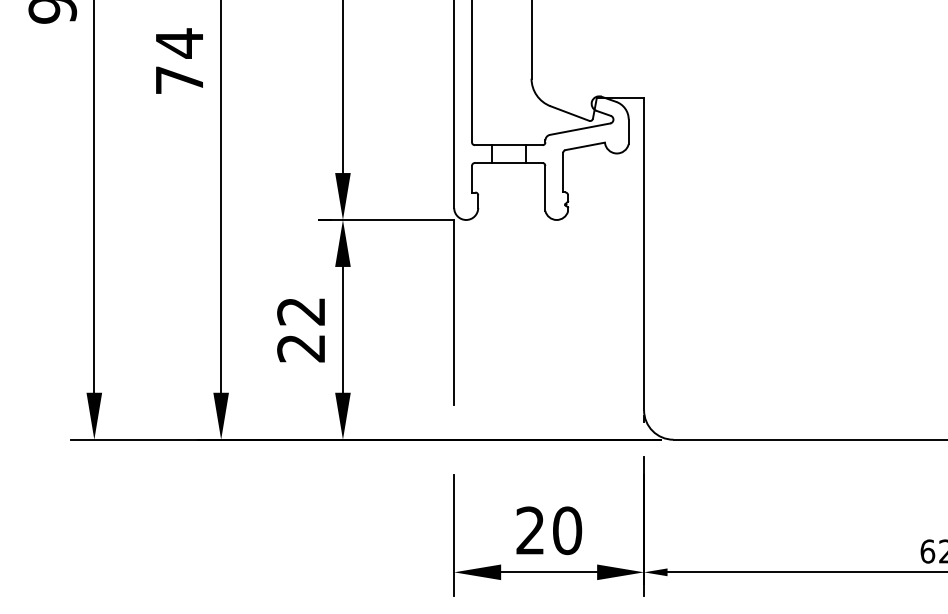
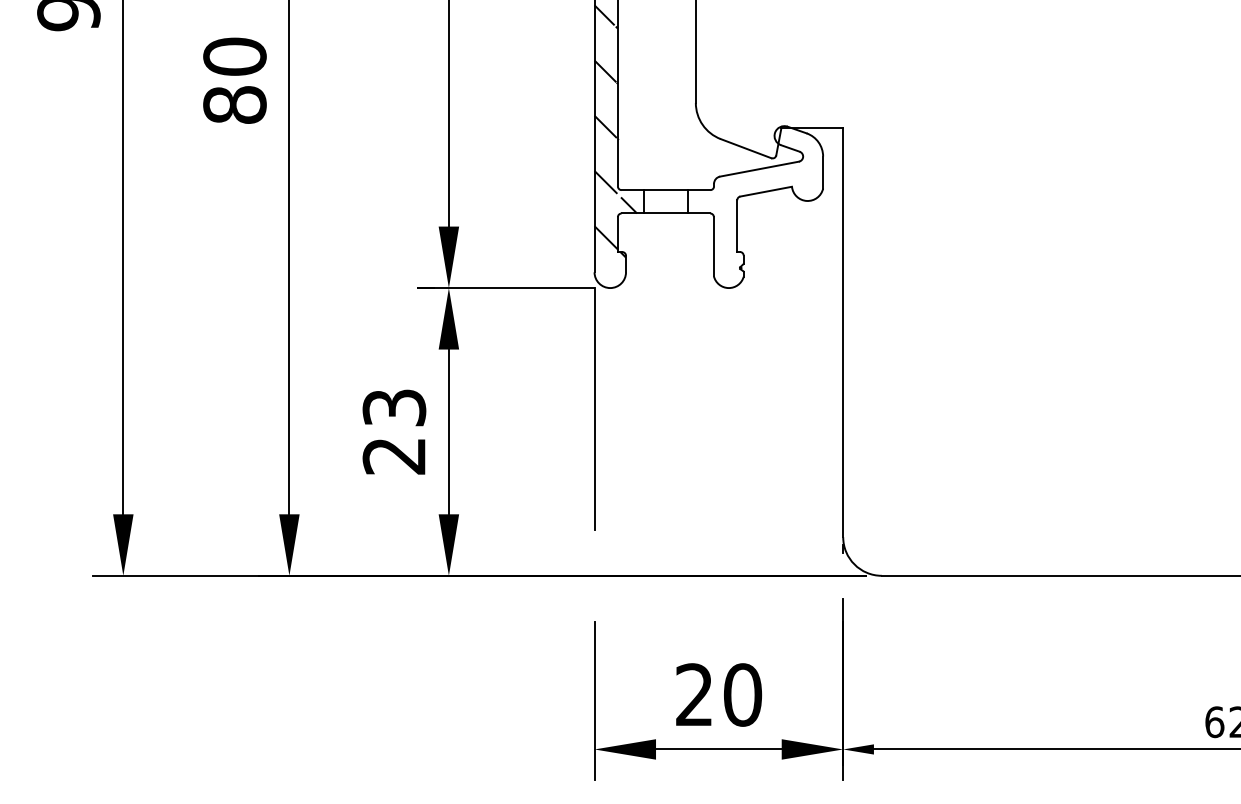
text: (179, 61) -> (234, 80), 74 -> 80
hatch: (470, 100) -> (615, 131), added
text: (301, 311) -> (394, 407), 22 -> 23

